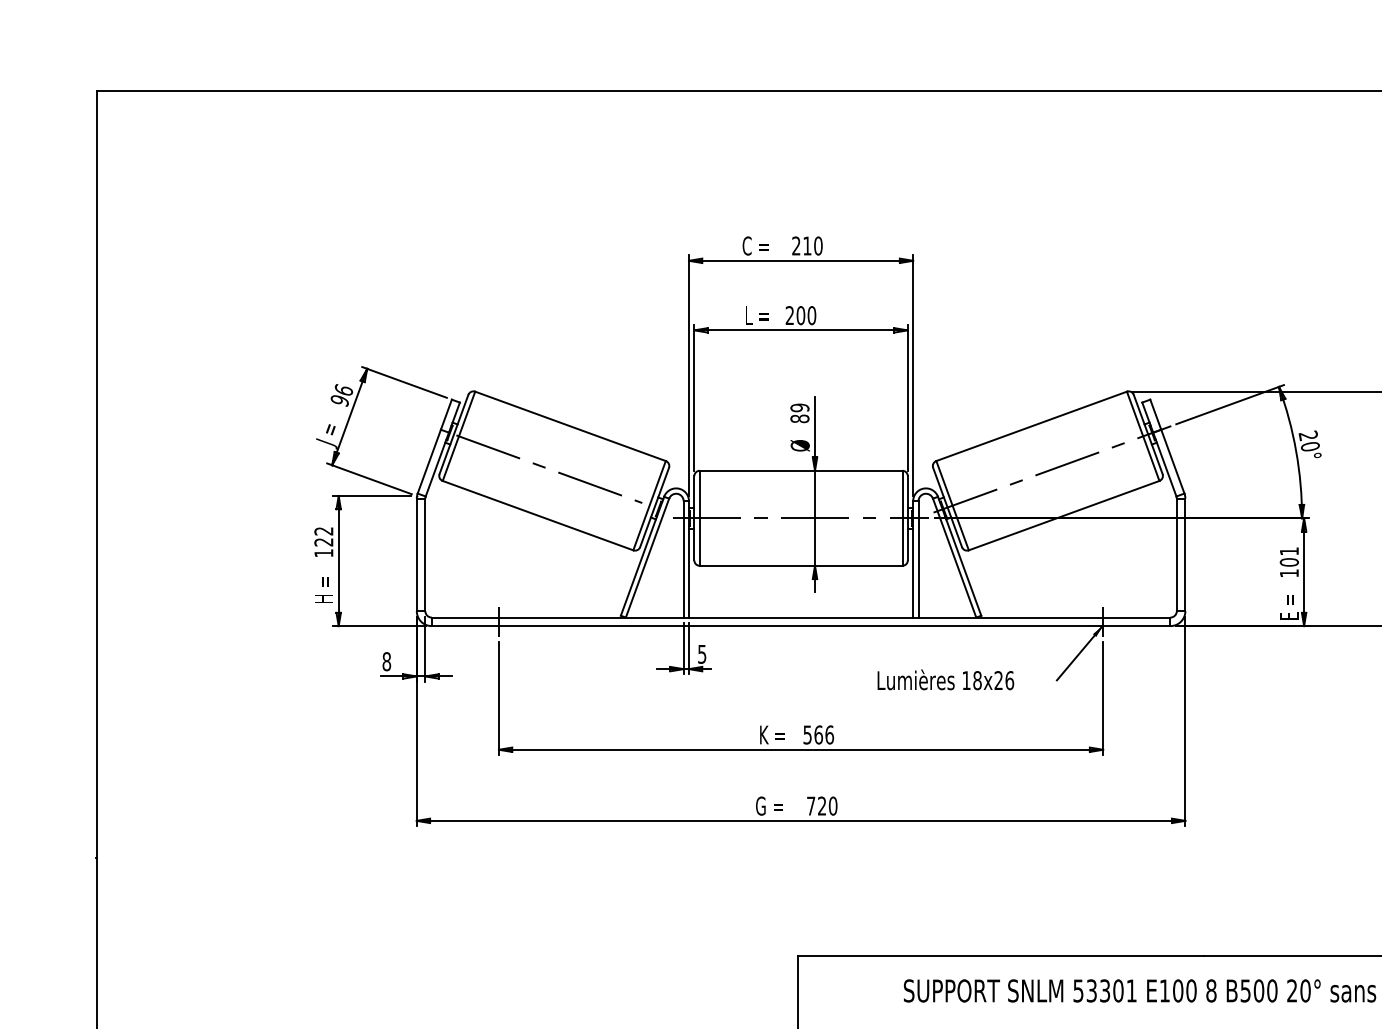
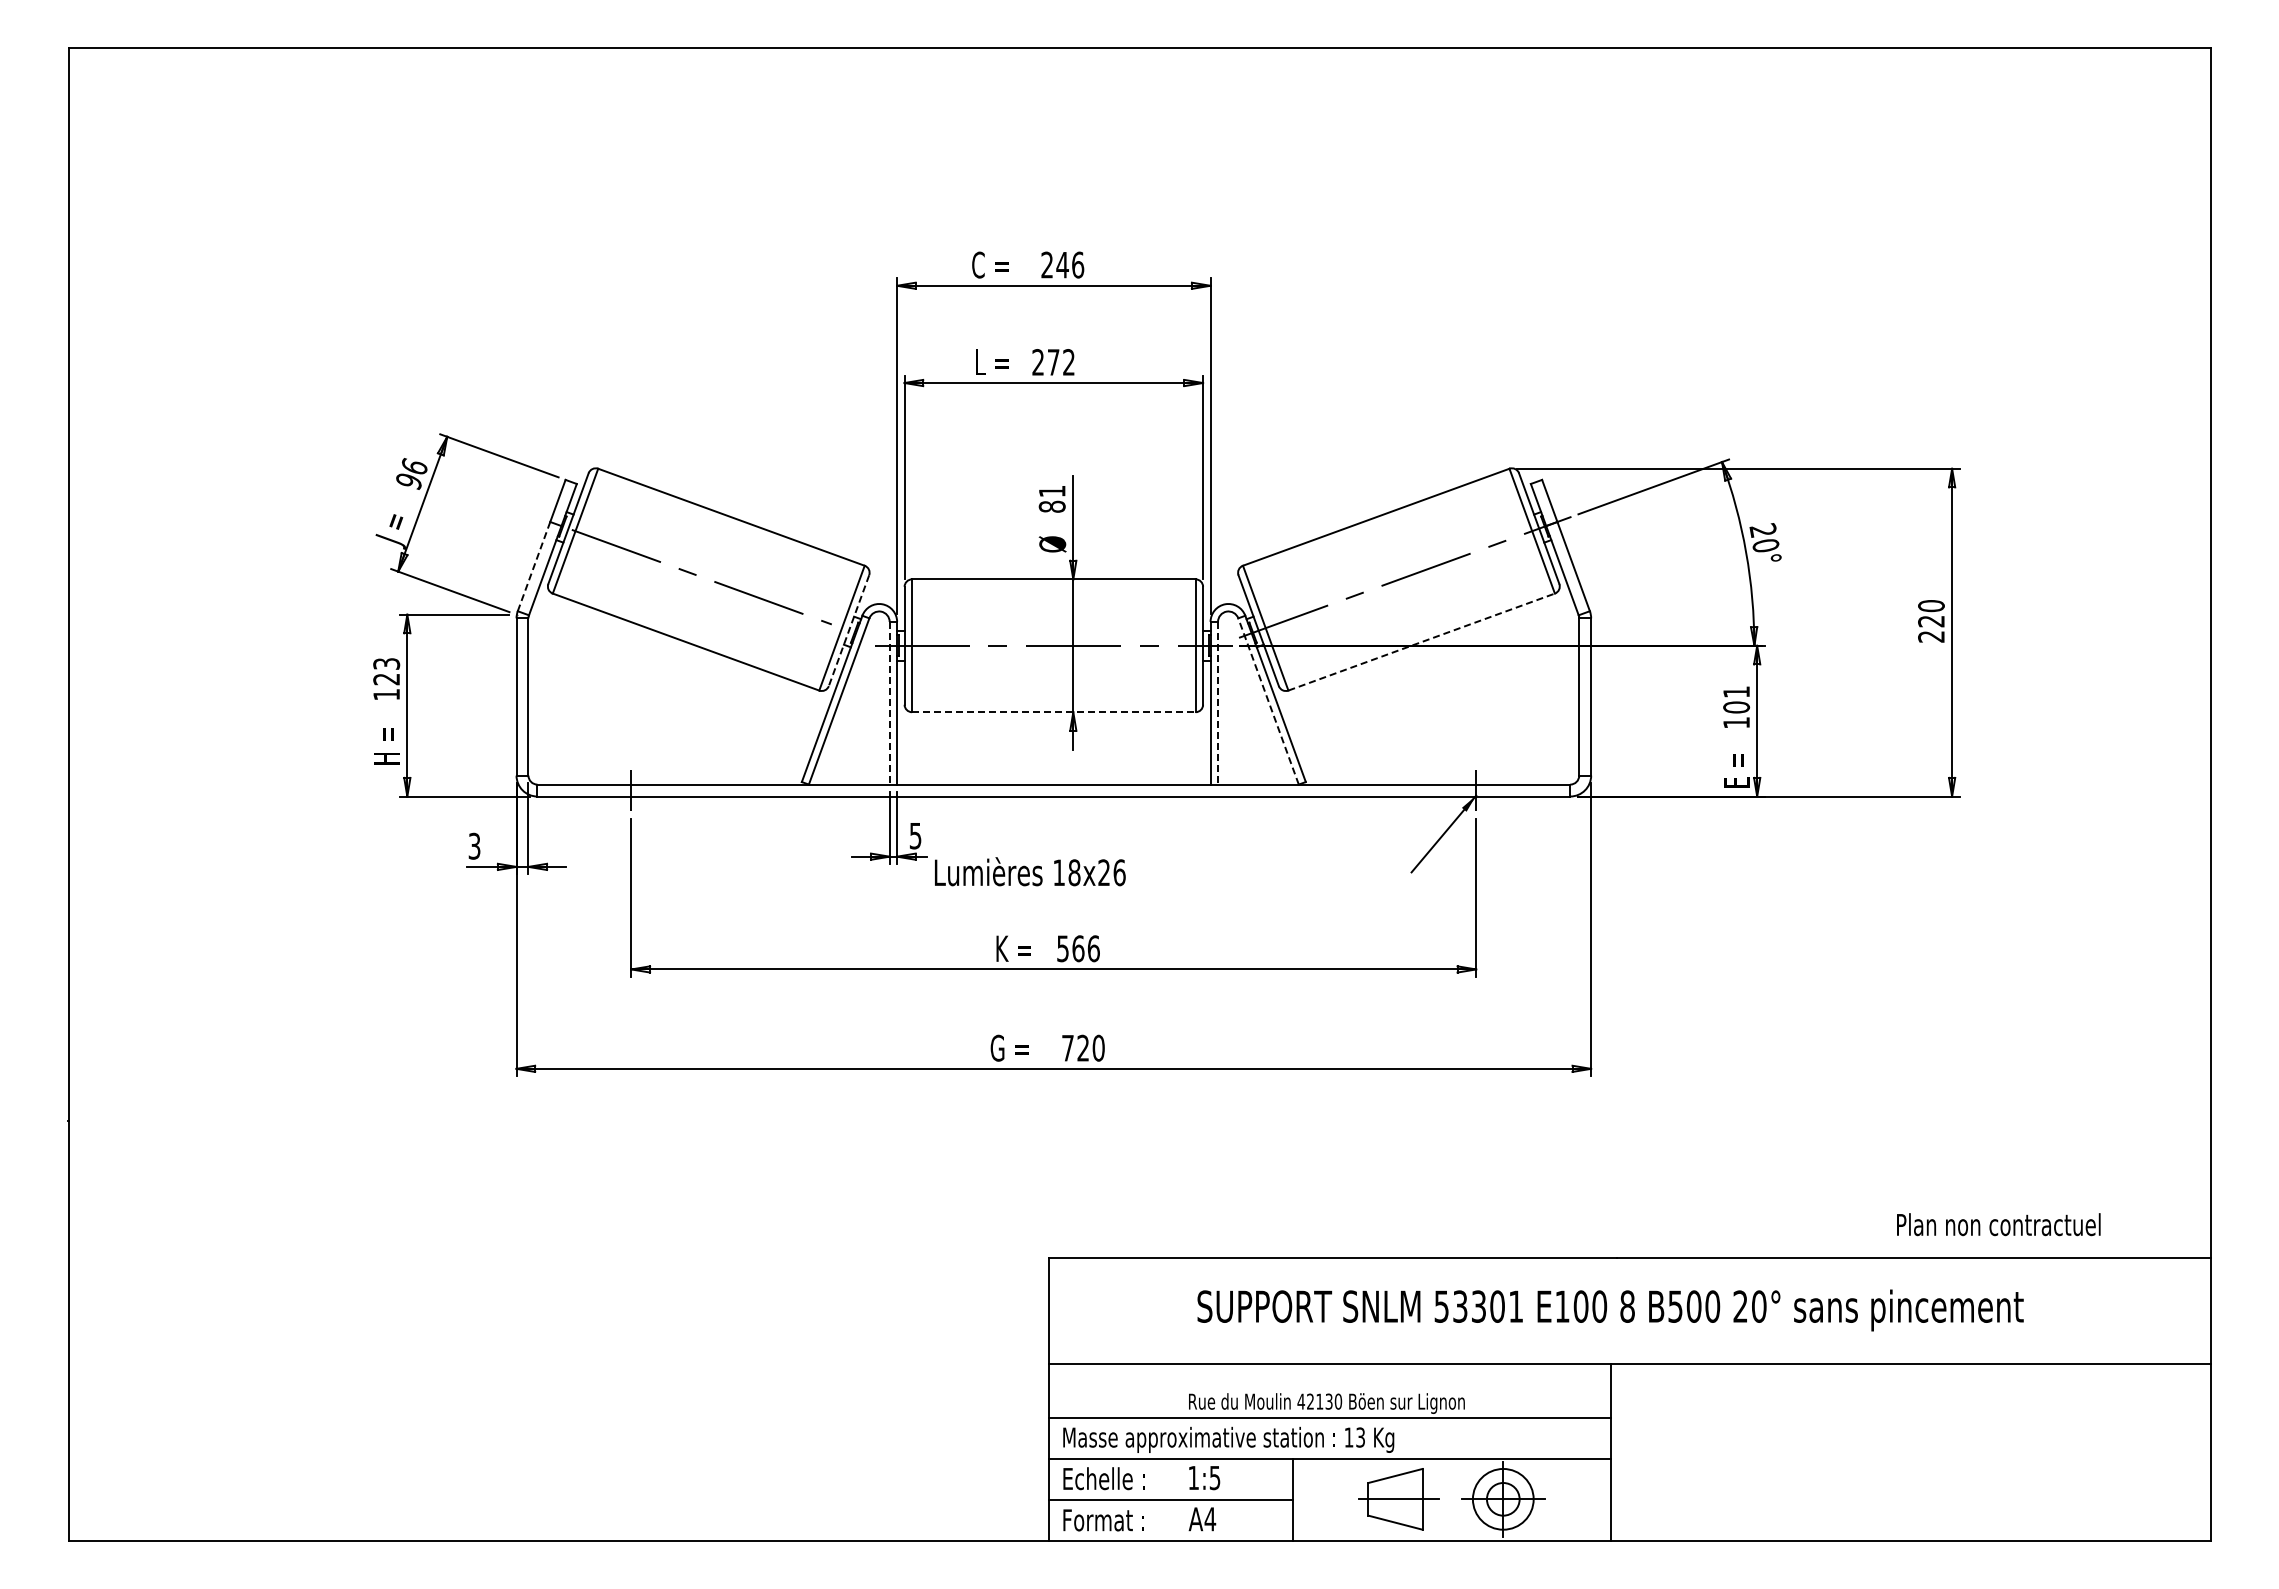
text: (812, 245) -> (1070, 264), 210 -> 246
text: (806, 315) -> (1061, 362), 200 -> 272
text: (799, 407) -> (1051, 491), 89 -> 81
line: (428, 462) -> (533, 567), solid -> dashed
line: (654, 507) -> (849, 630), solid -> dashed
line: (1064, 515) -> (1421, 642), solid -> dashed
text: (323, 530) -> (386, 663), 122 -> 123
line: (954, 558) -> (1268, 701), solid -> dashed
line: (683, 559) -> (889, 703), solid -> dashed
line: (918, 559) -> (1218, 703), solid -> dashed
line: (800, 566) -> (1053, 712), solid -> dashed
text: (386, 661) -> (474, 846), 8 -> 3
text: (946, 679) -> (1030, 871), moved

